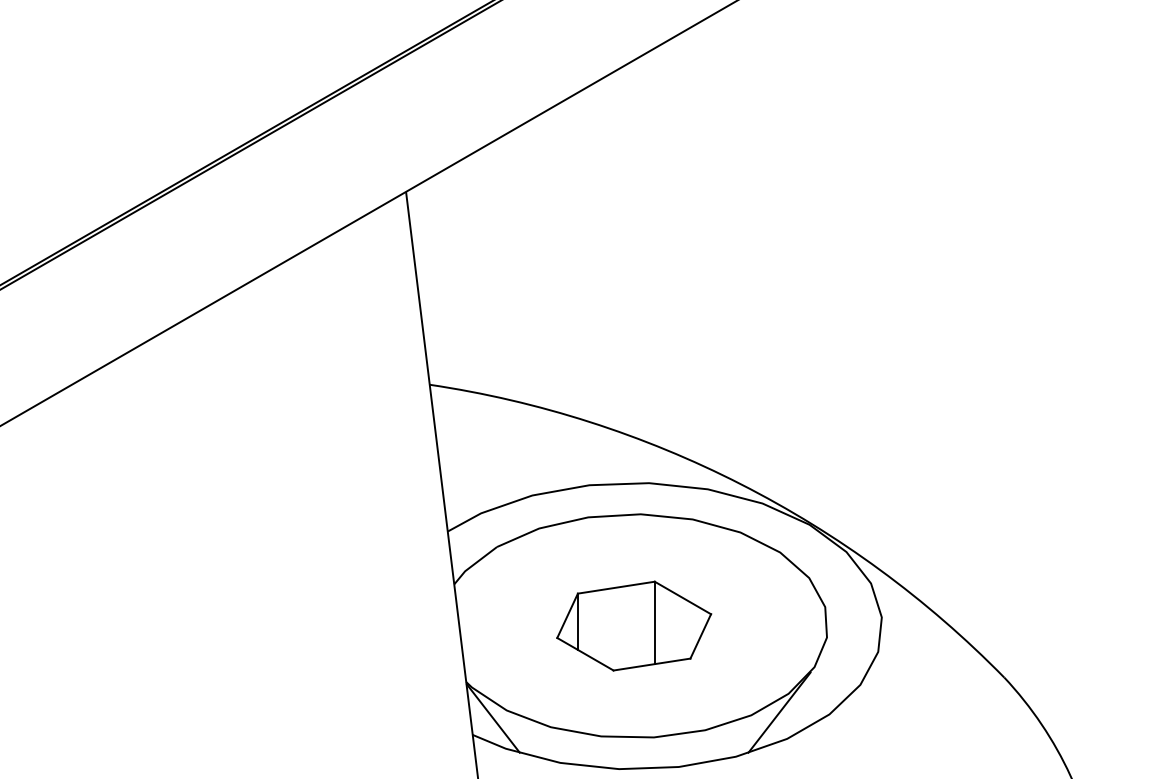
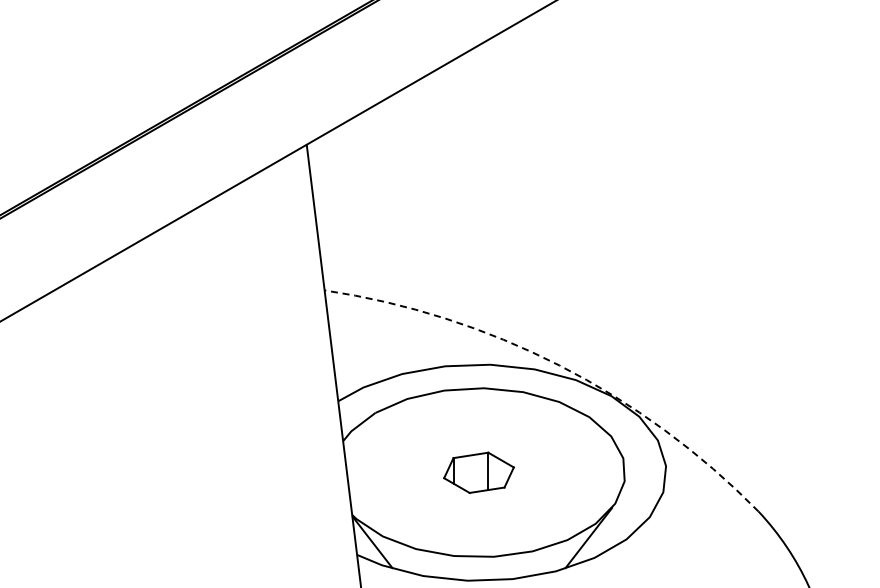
arc: (740, 484) -> (559, 365), solid -> dashed
part: (633, 625) -> (478, 472), size x0.6

